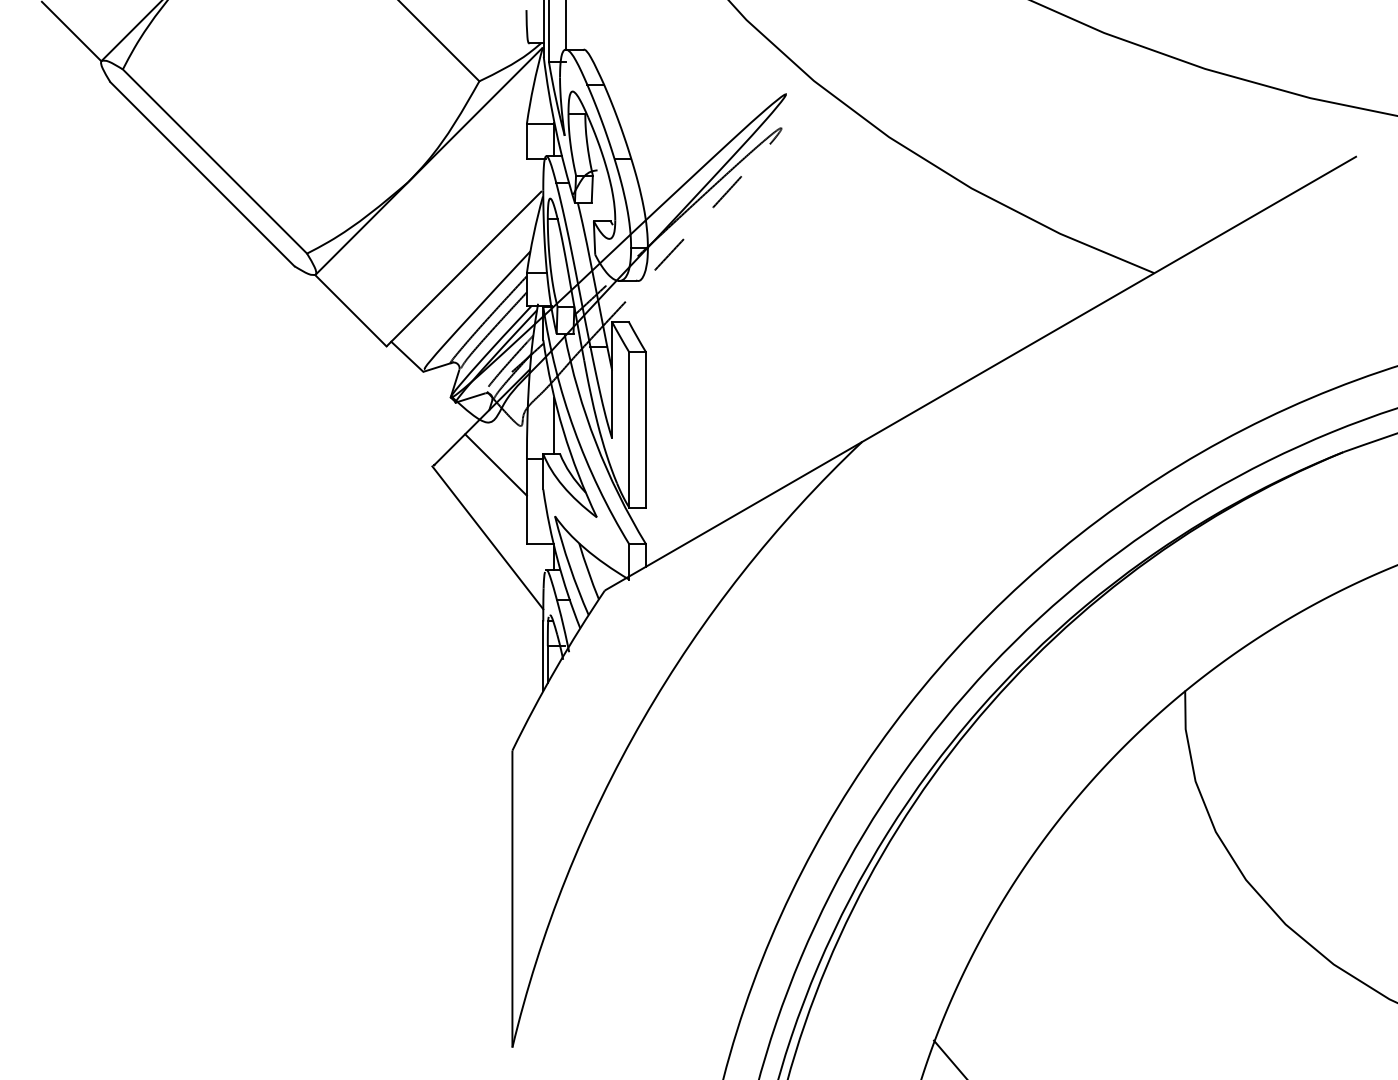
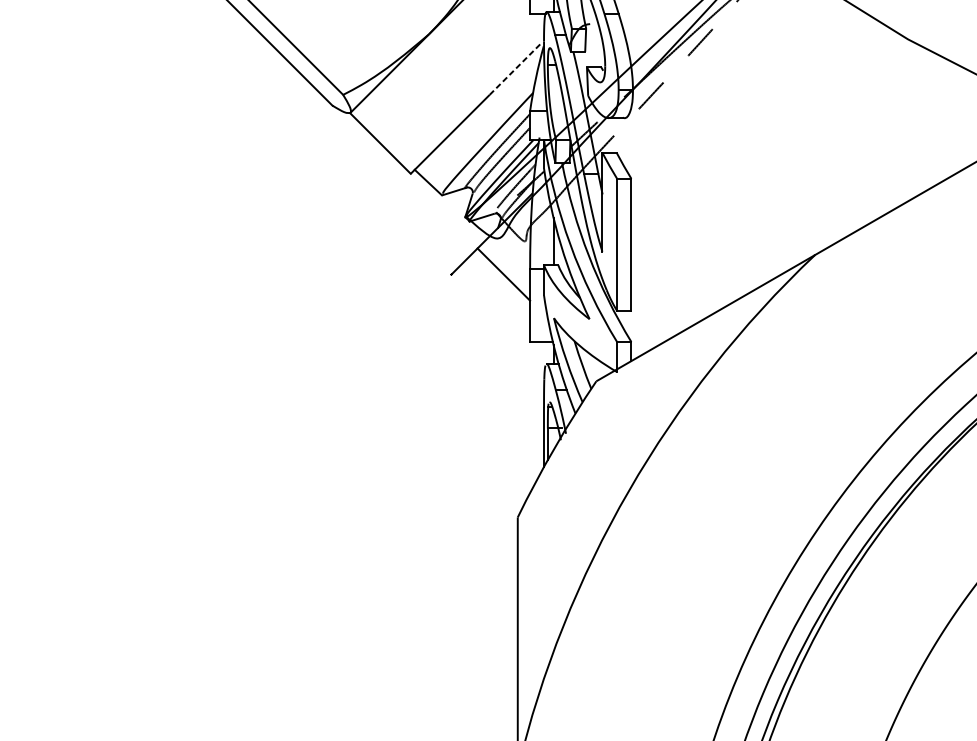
line: (510, 222) -> (516, 68), solid -> dashed
line: (487, 537) -> (496, 336), removed

